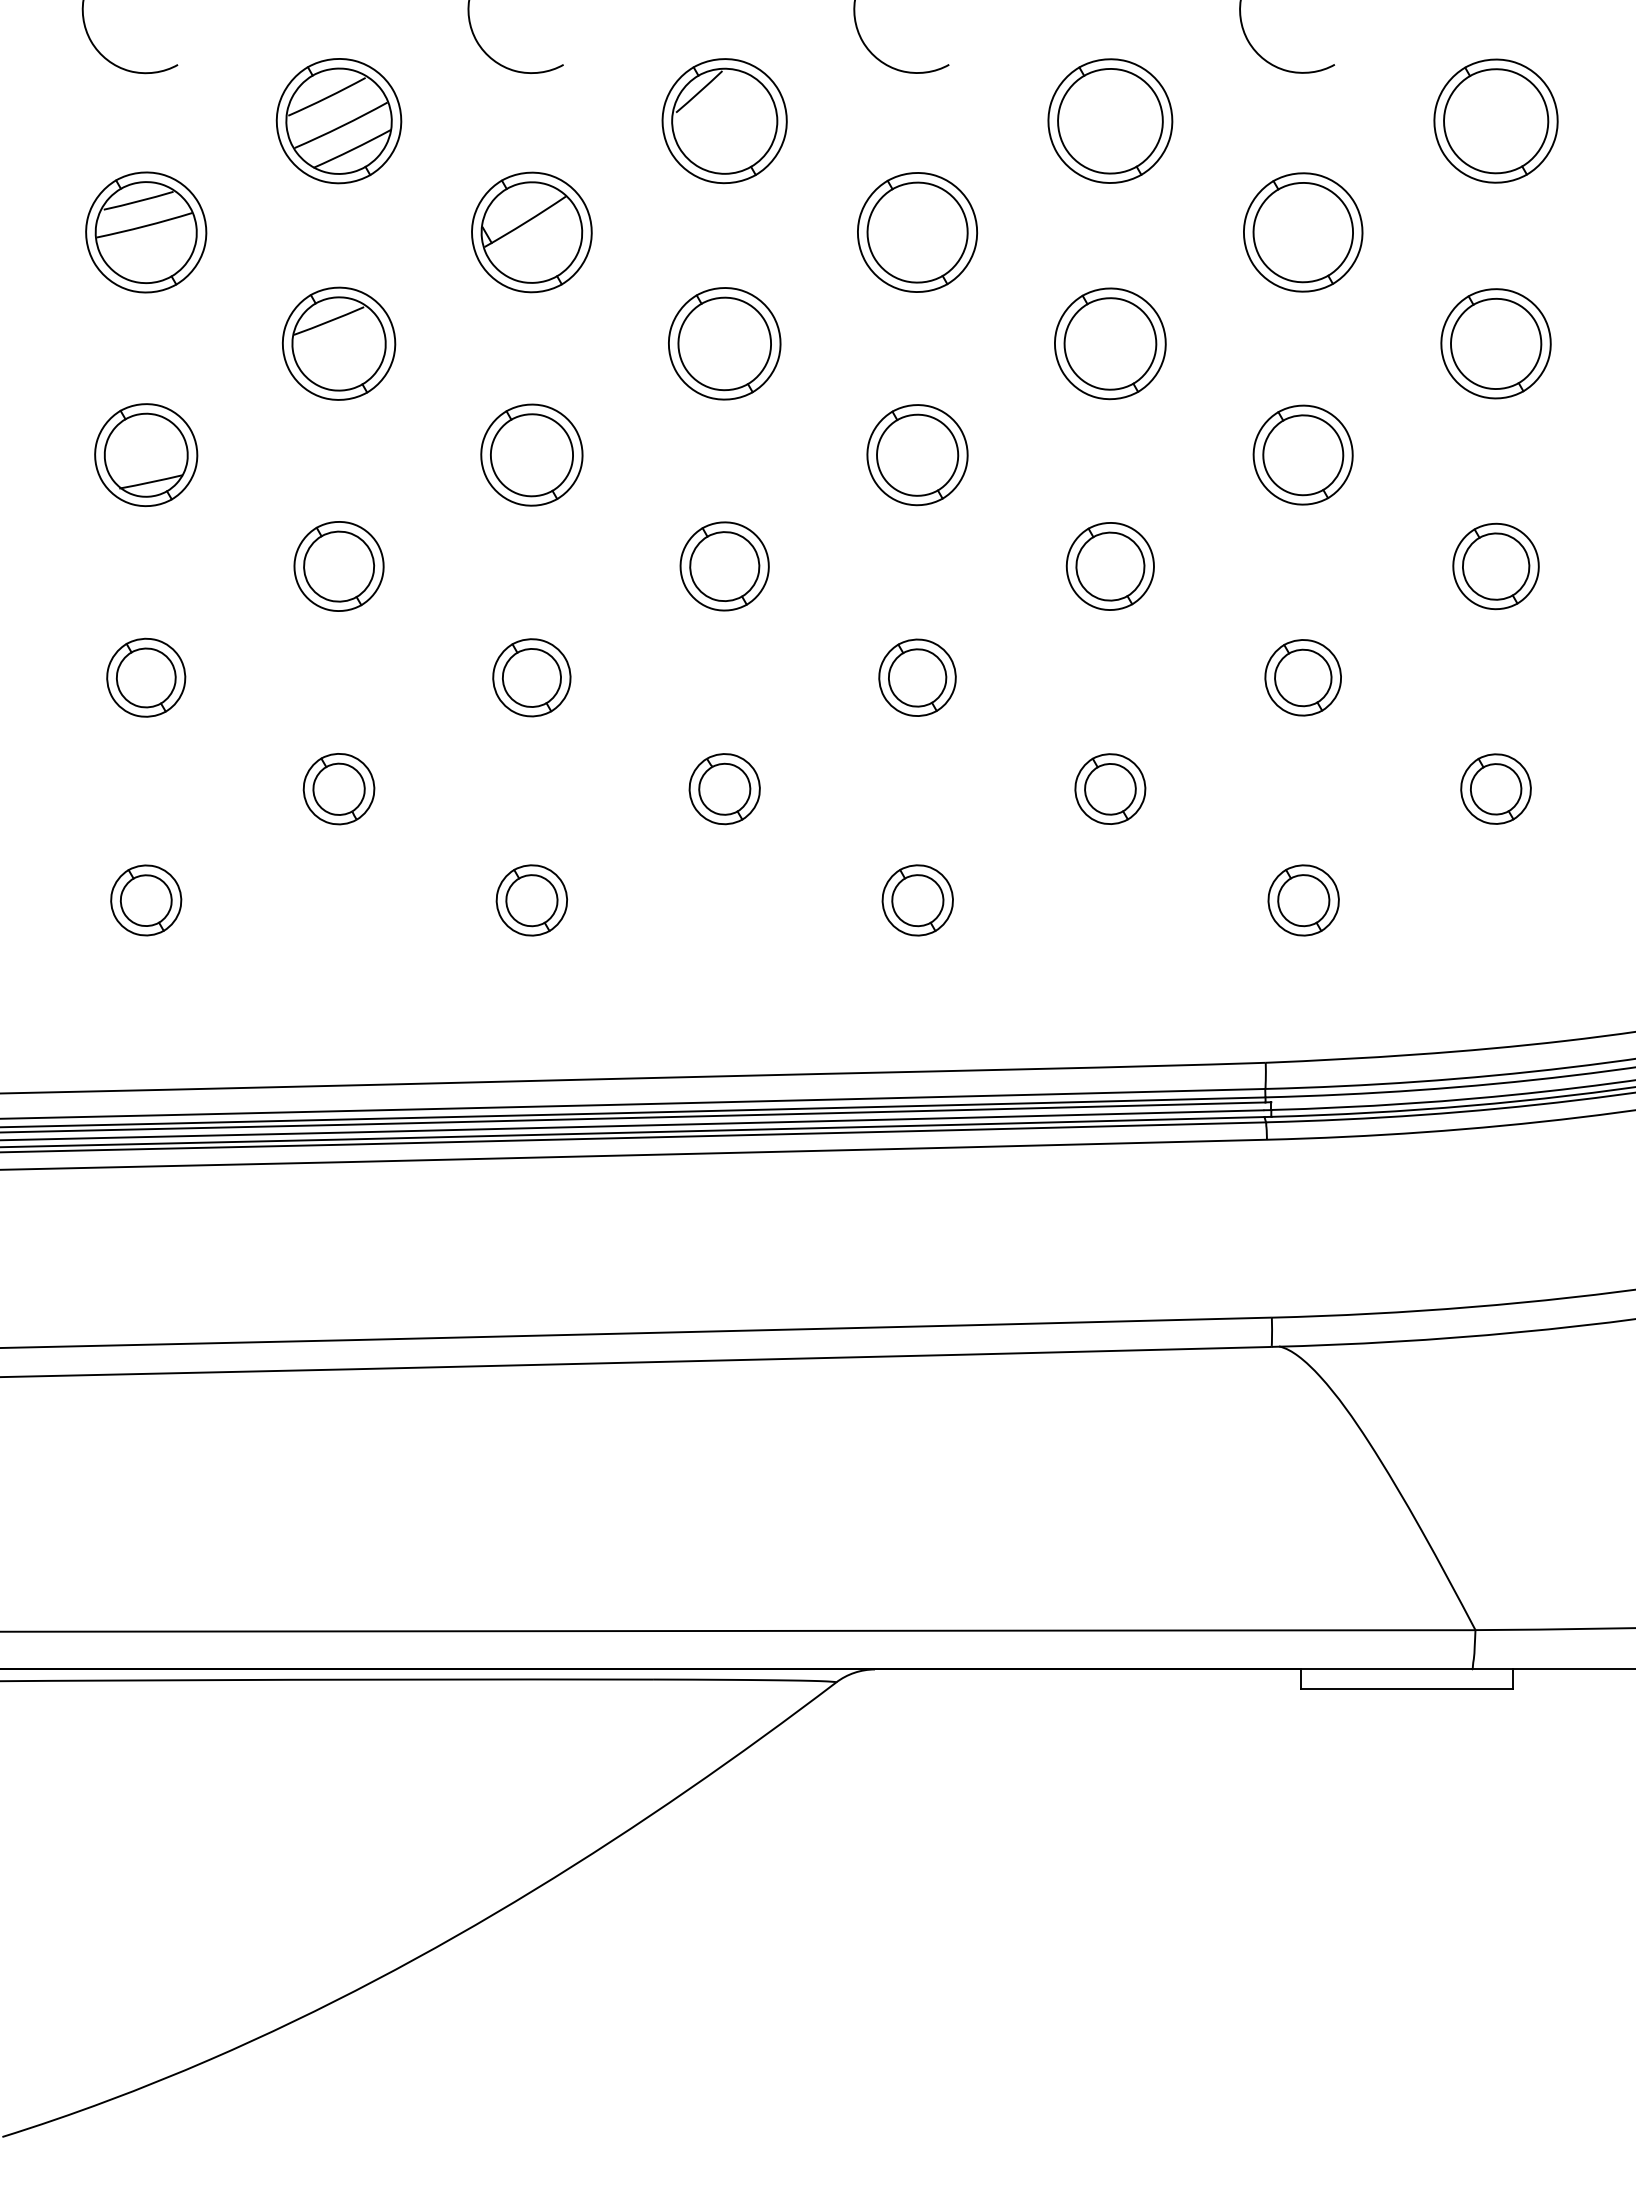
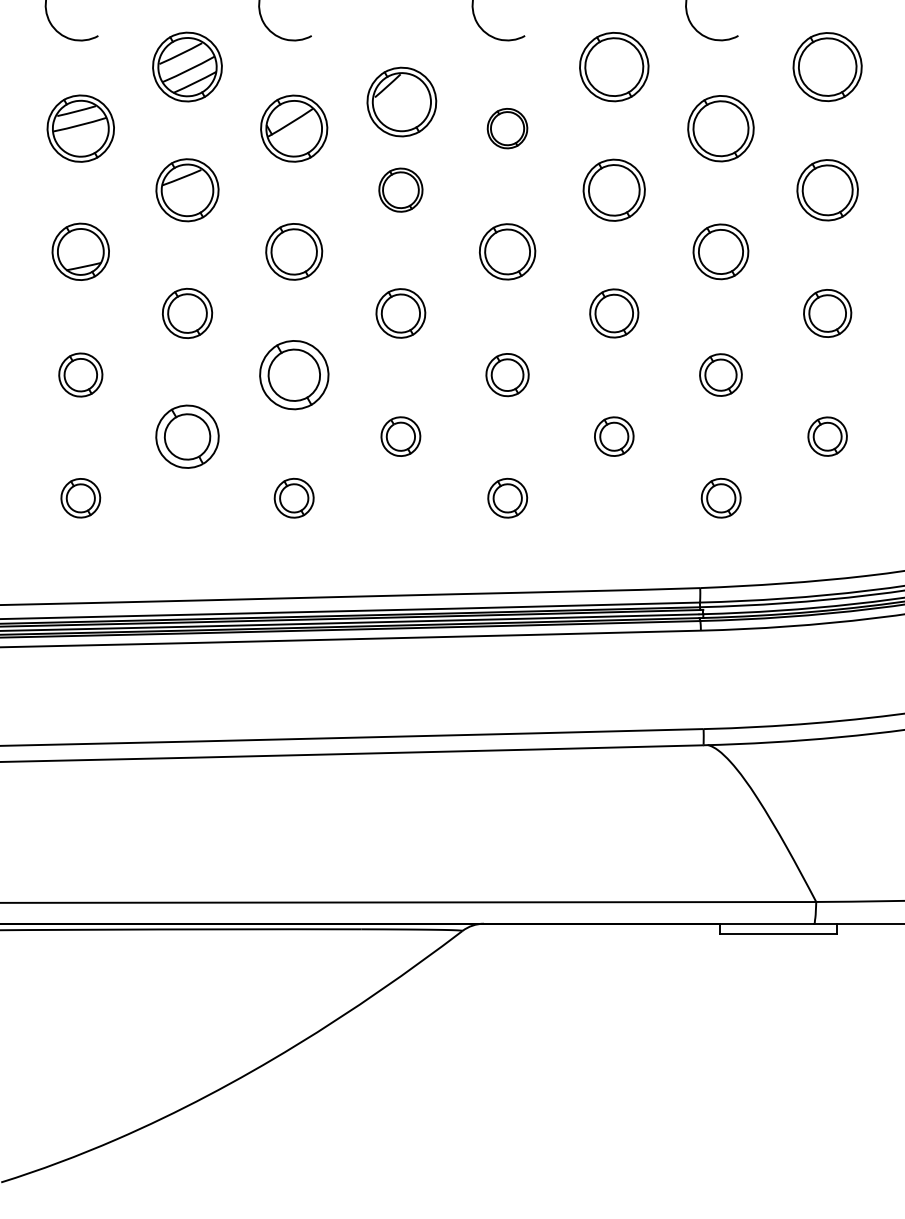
part: (724, 120) -> (401, 101), moved
part: (917, 232) -> (507, 128), size x0.6
part: (724, 342) -> (400, 189), size x0.7
part: (530, 676) -> (293, 374), size x1.6
part: (339, 788) -> (187, 436), size x1.6

